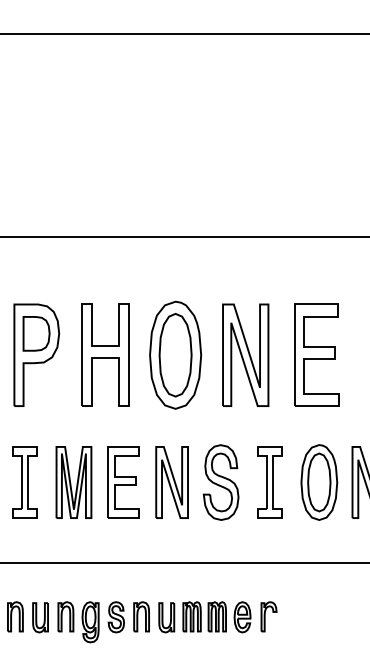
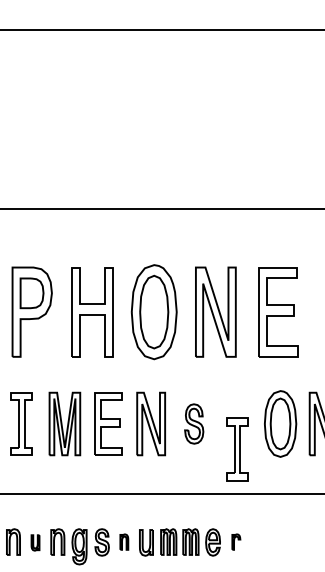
part: (220, 482) -> (193, 423), size x0.6
part: (269, 482) -> (236, 449), moved
part: (141, 616) -> (124, 541), size x0.6
part: (268, 616) -> (235, 541), size x0.6
part: (40, 617) -> (35, 542), size x0.6

